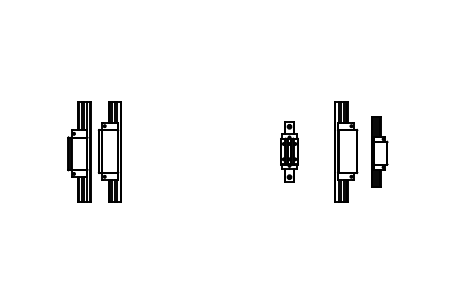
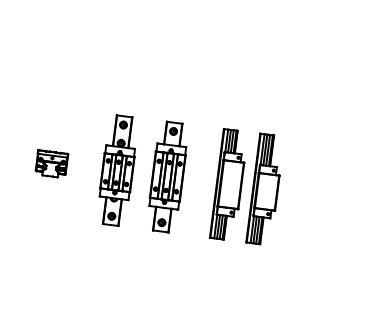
part: (243, 151) -> (117, 170), added
part: (289, 151) -> (167, 176), size x1.67
part: (379, 151) -> (265, 189), size x1.43
part: (182, 153) -> (51, 163), added

